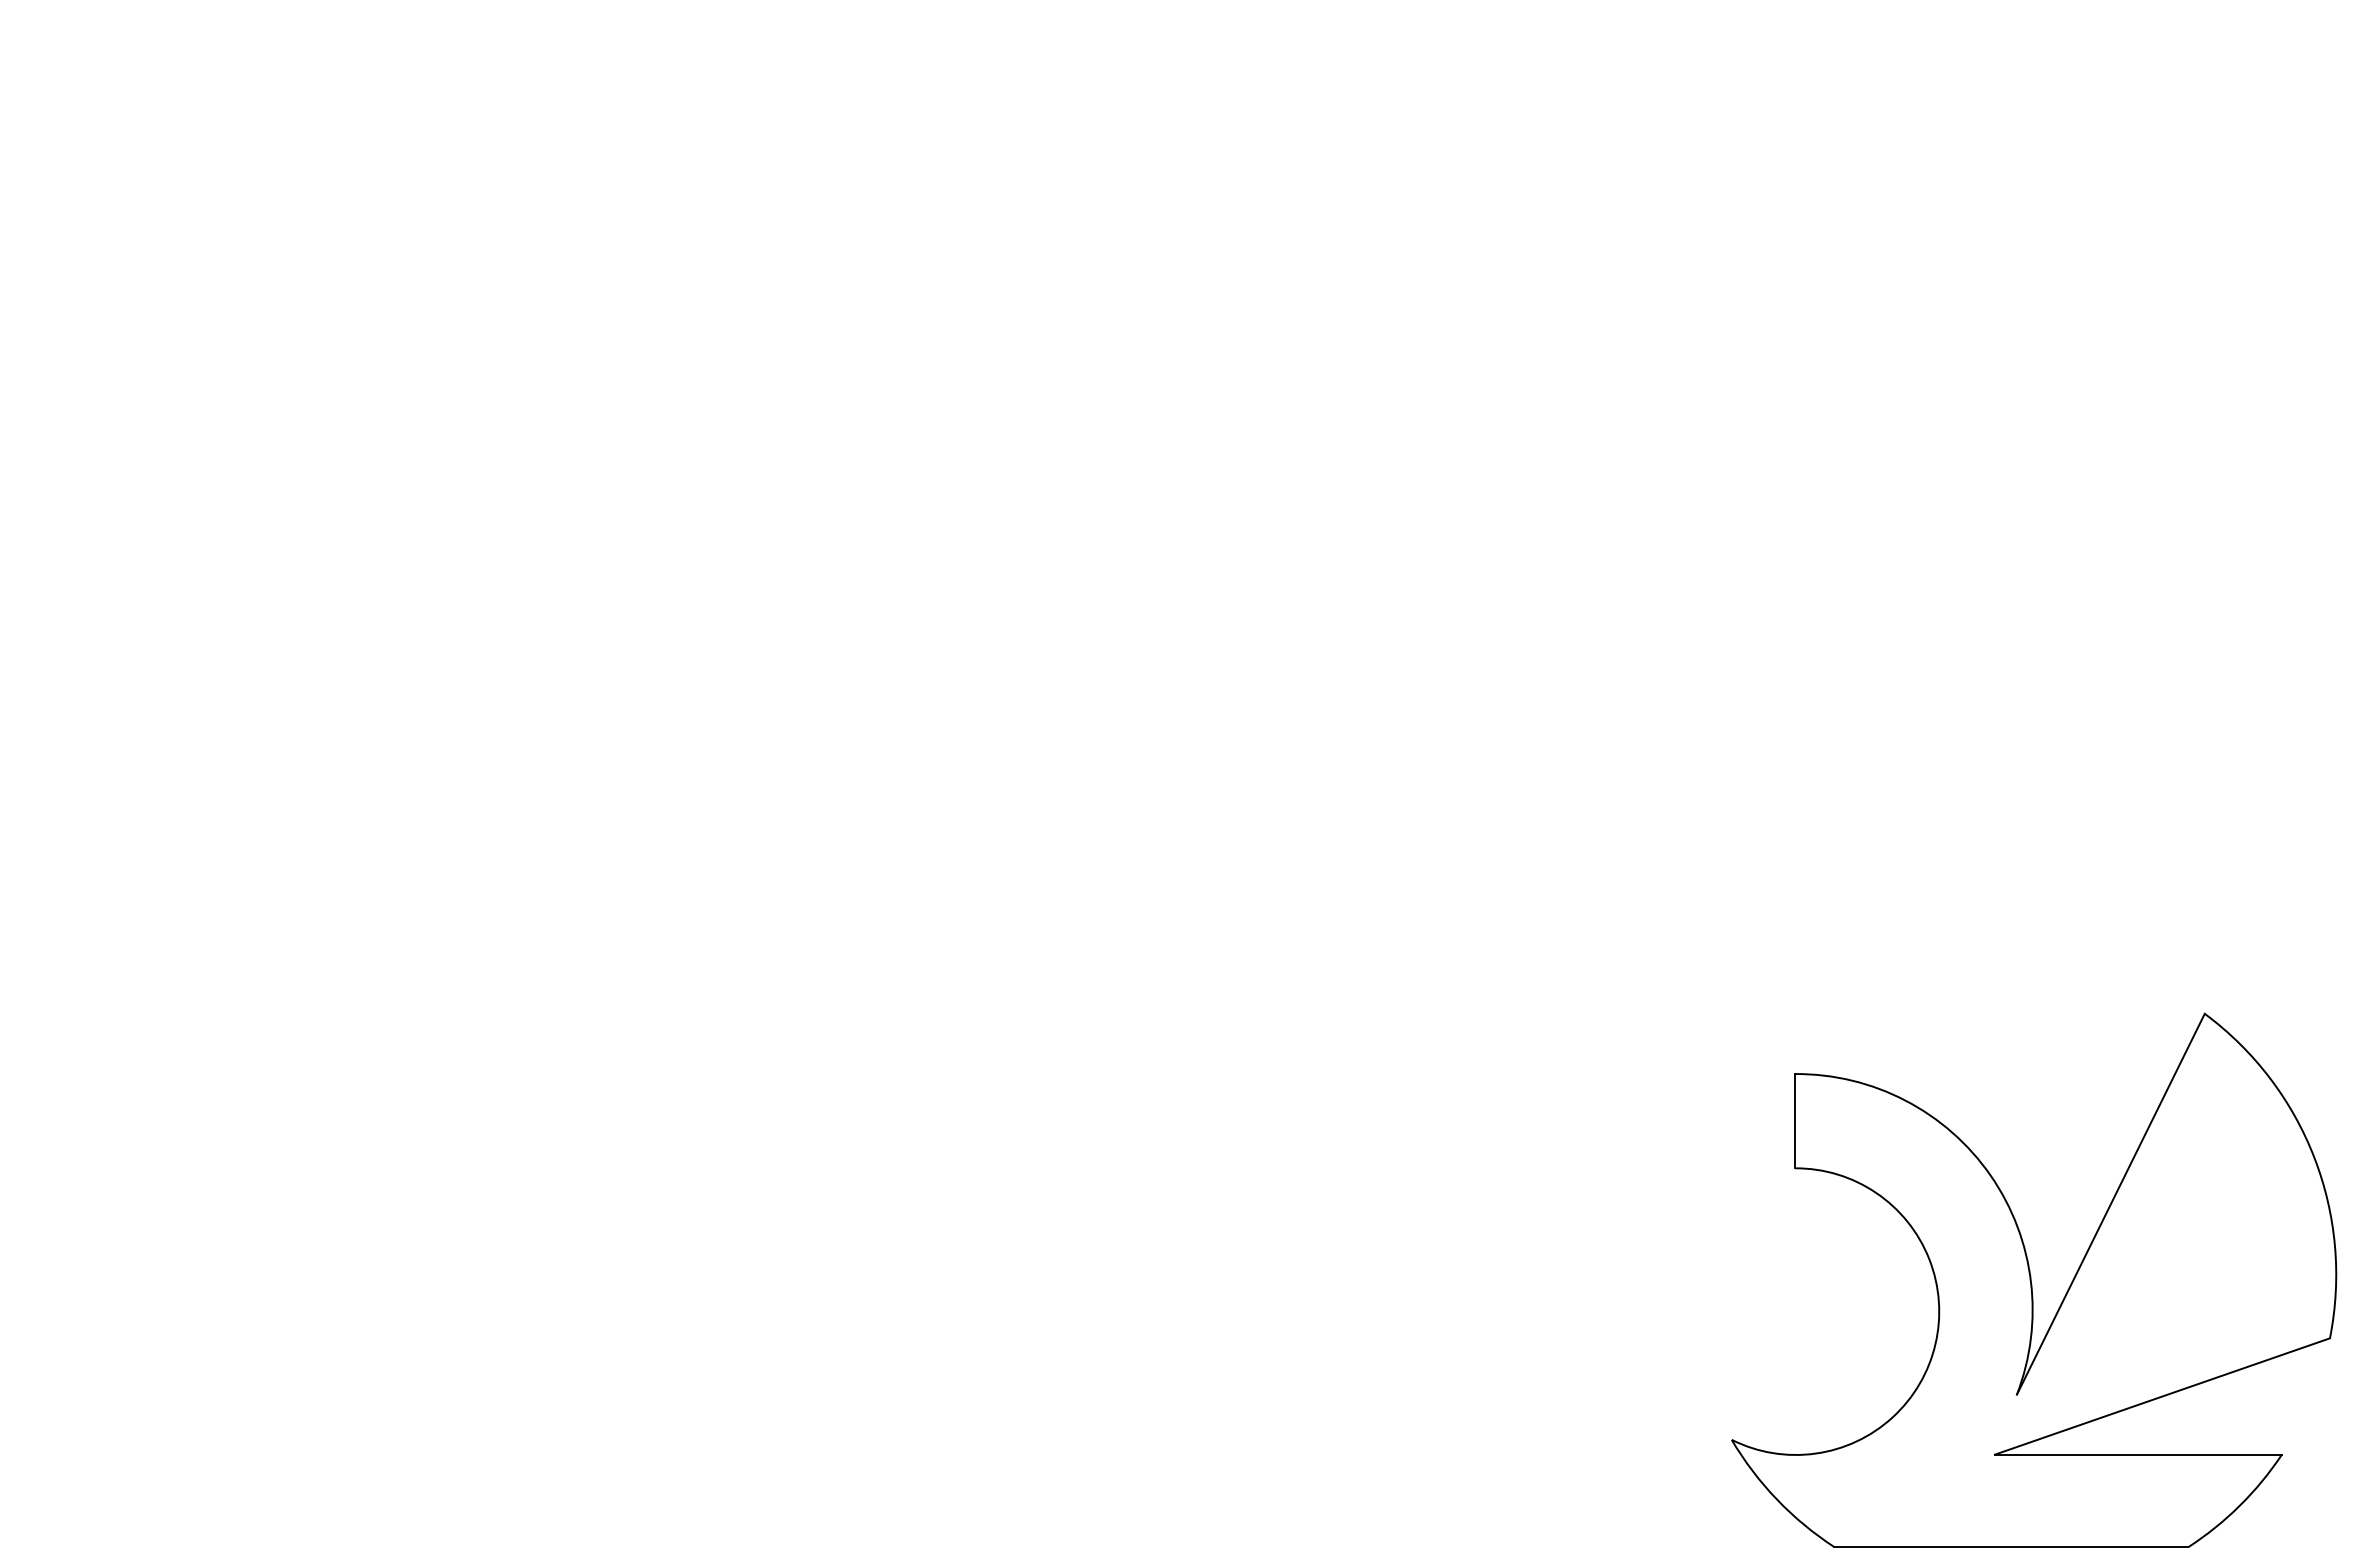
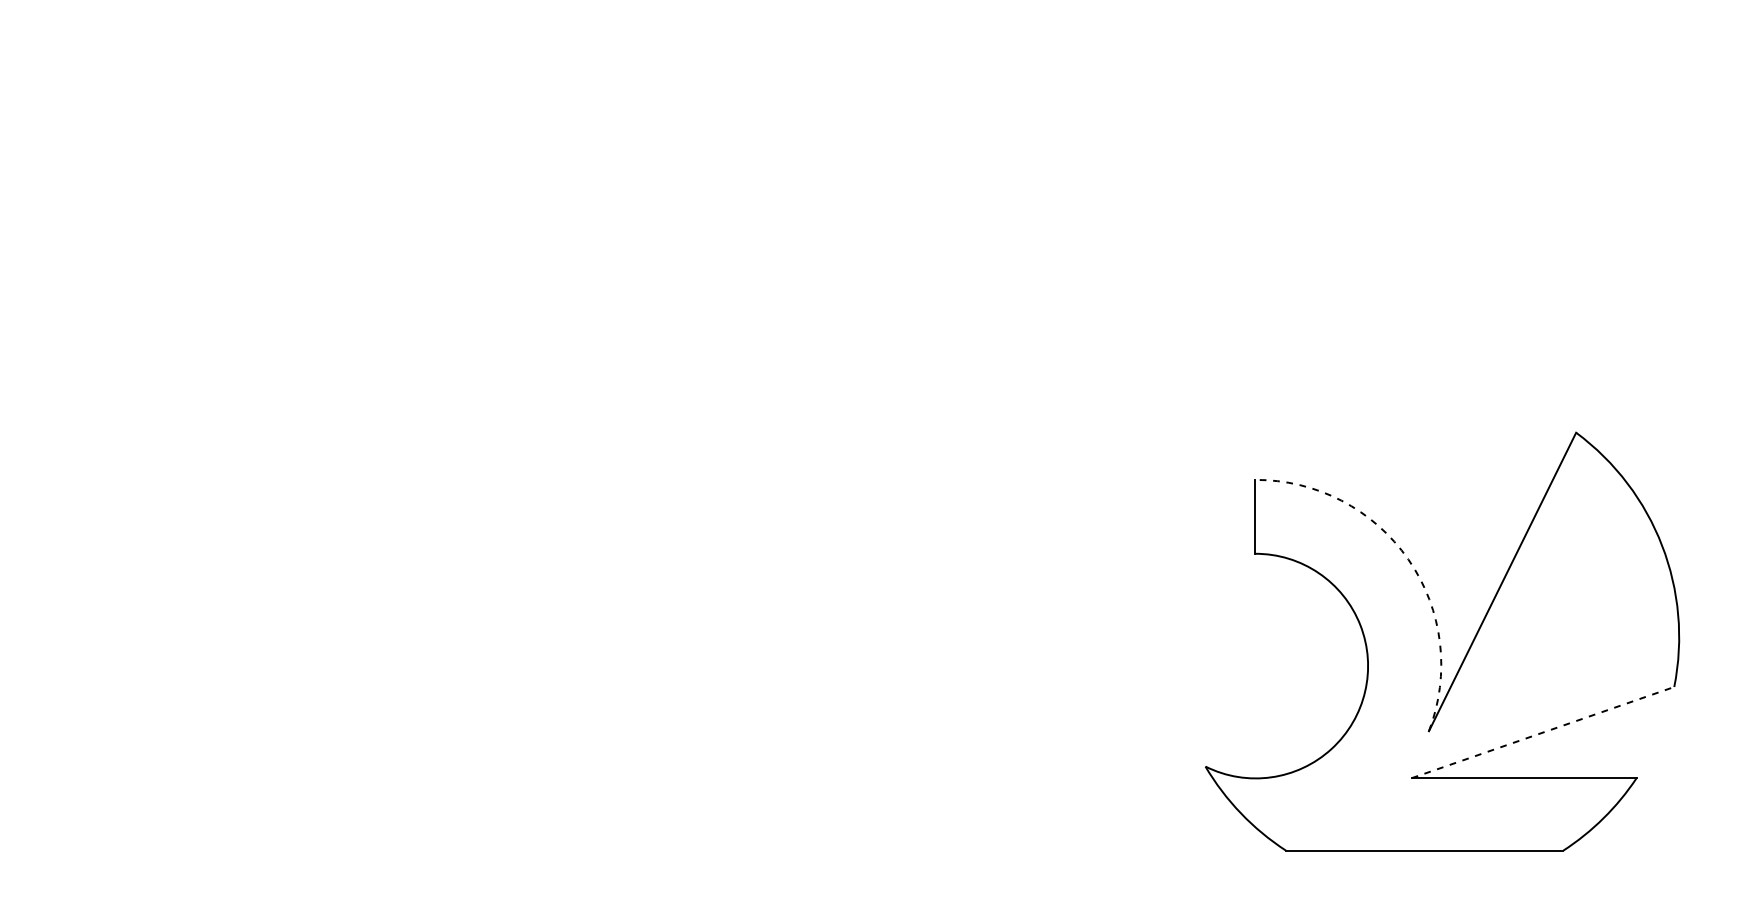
arc: (1990, 1175) -> (1408, 559), solid -> dashed
line: (2162, 1396) -> (1543, 732), solid -> dashed

